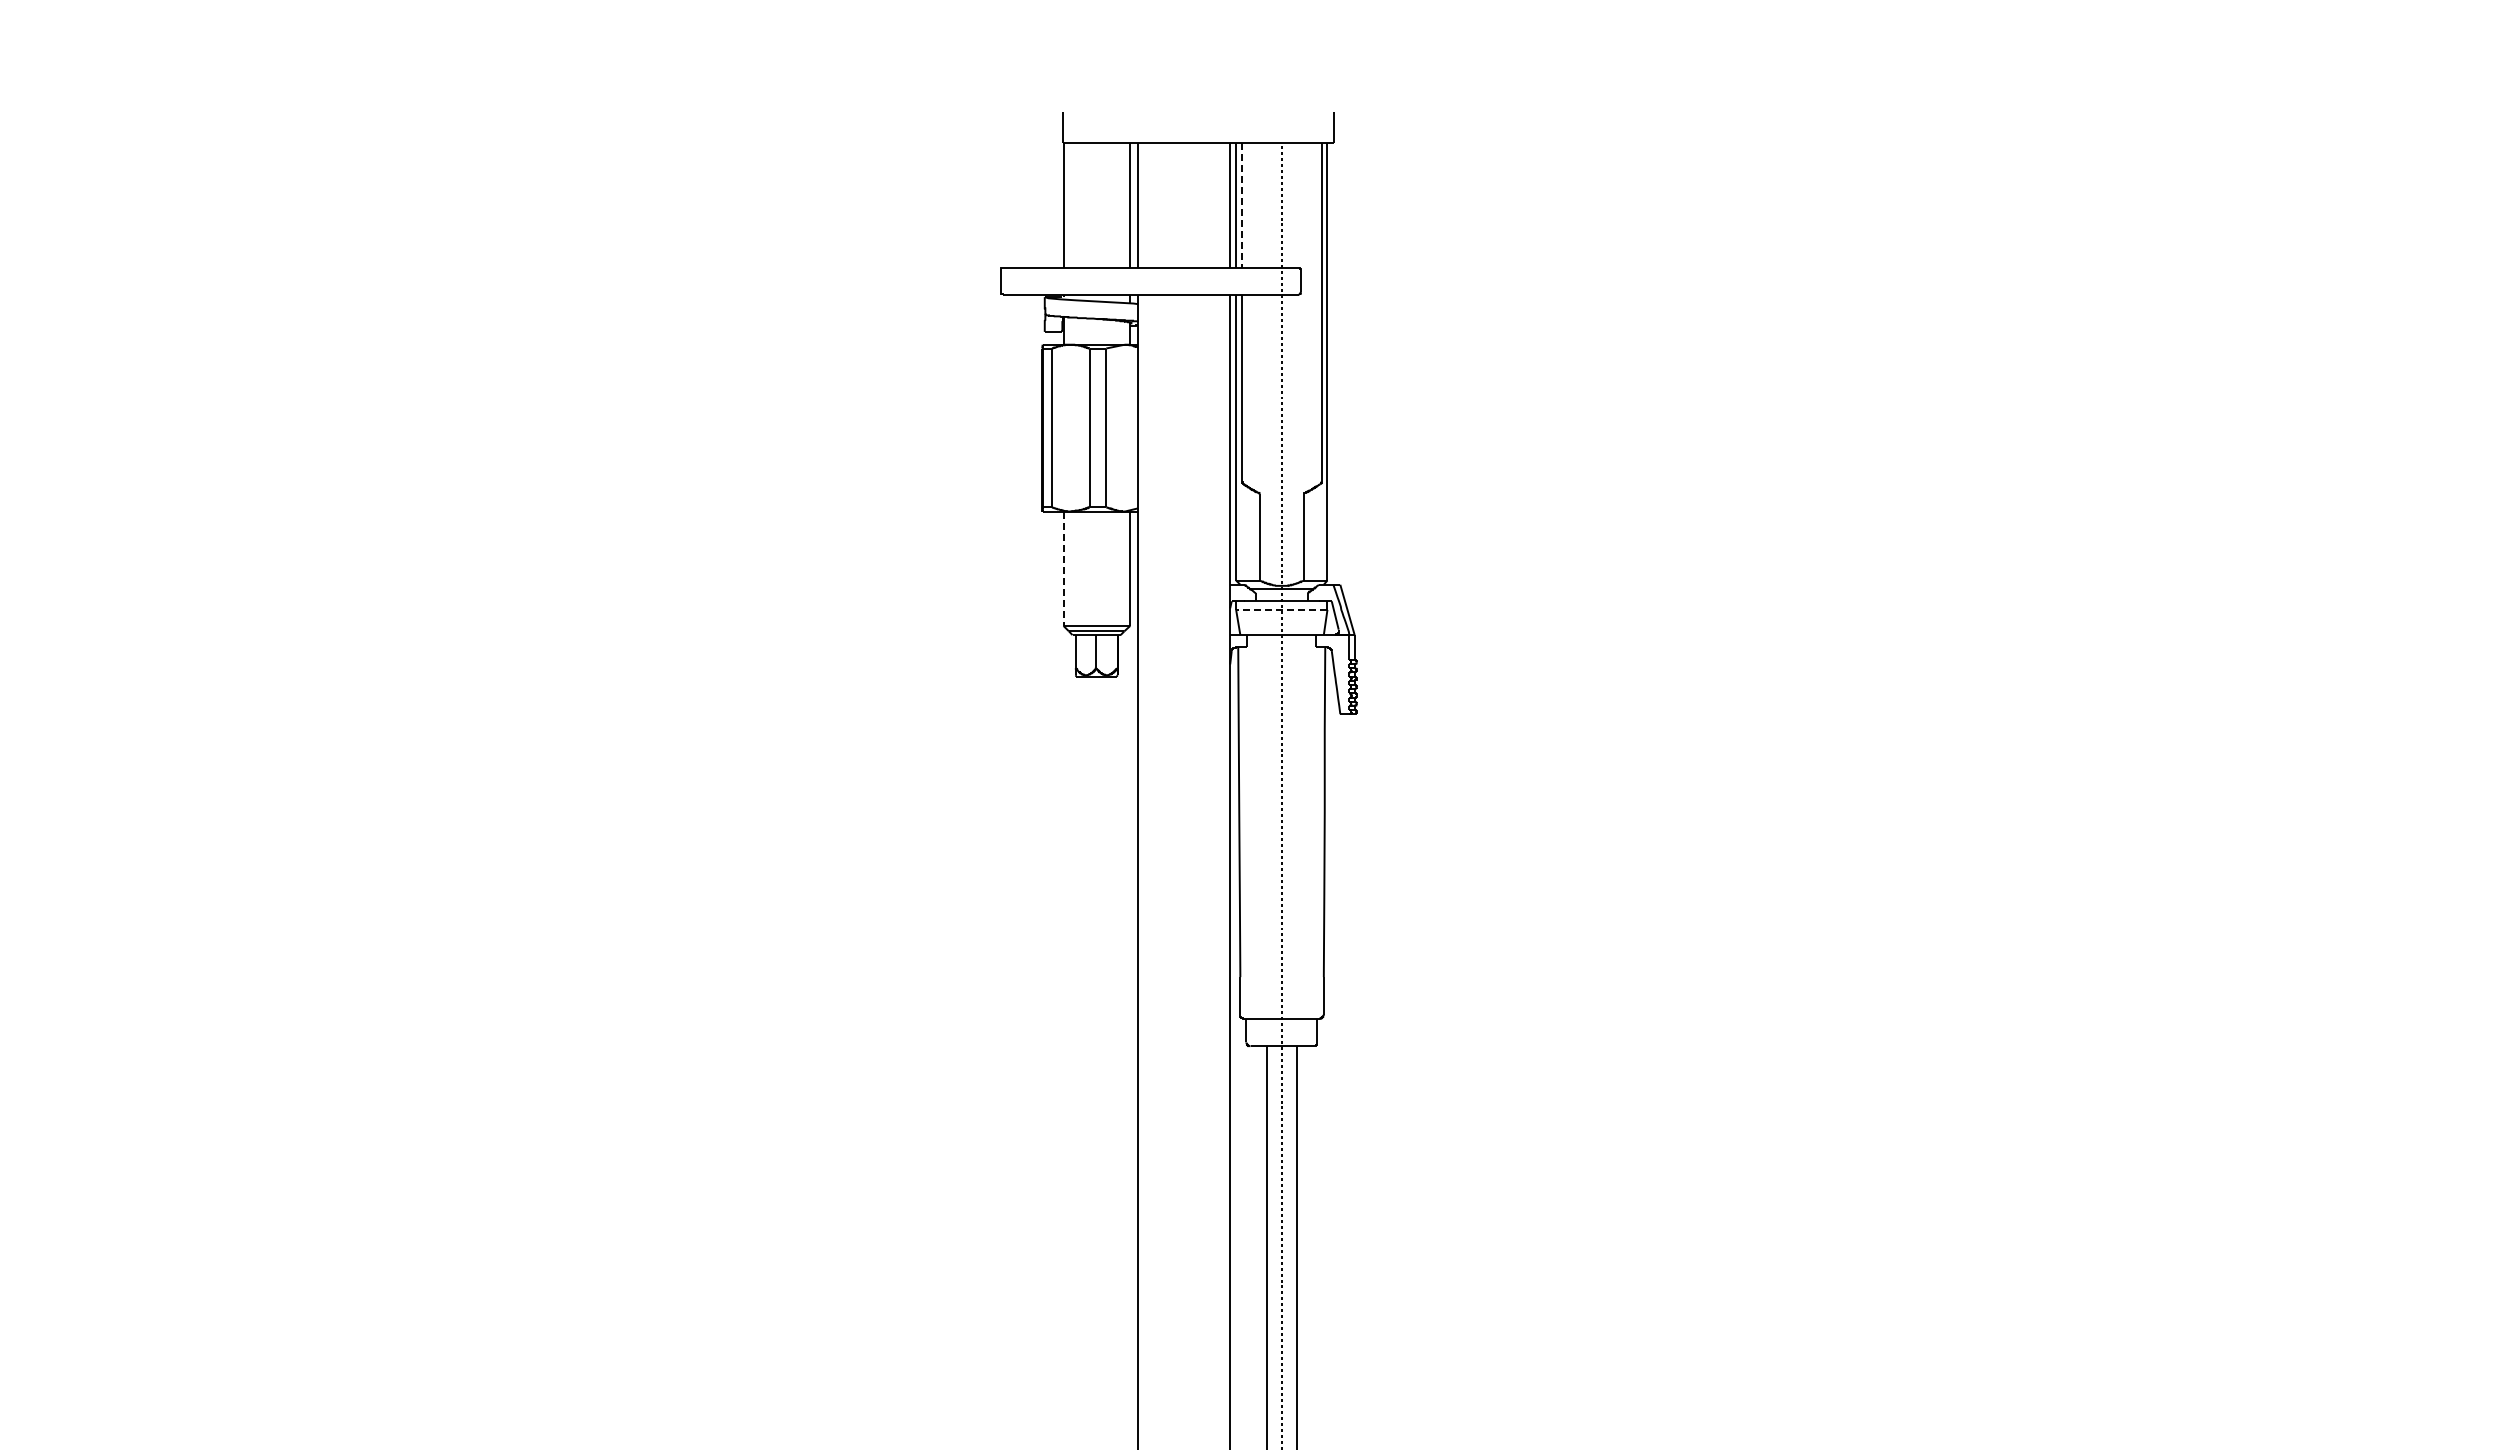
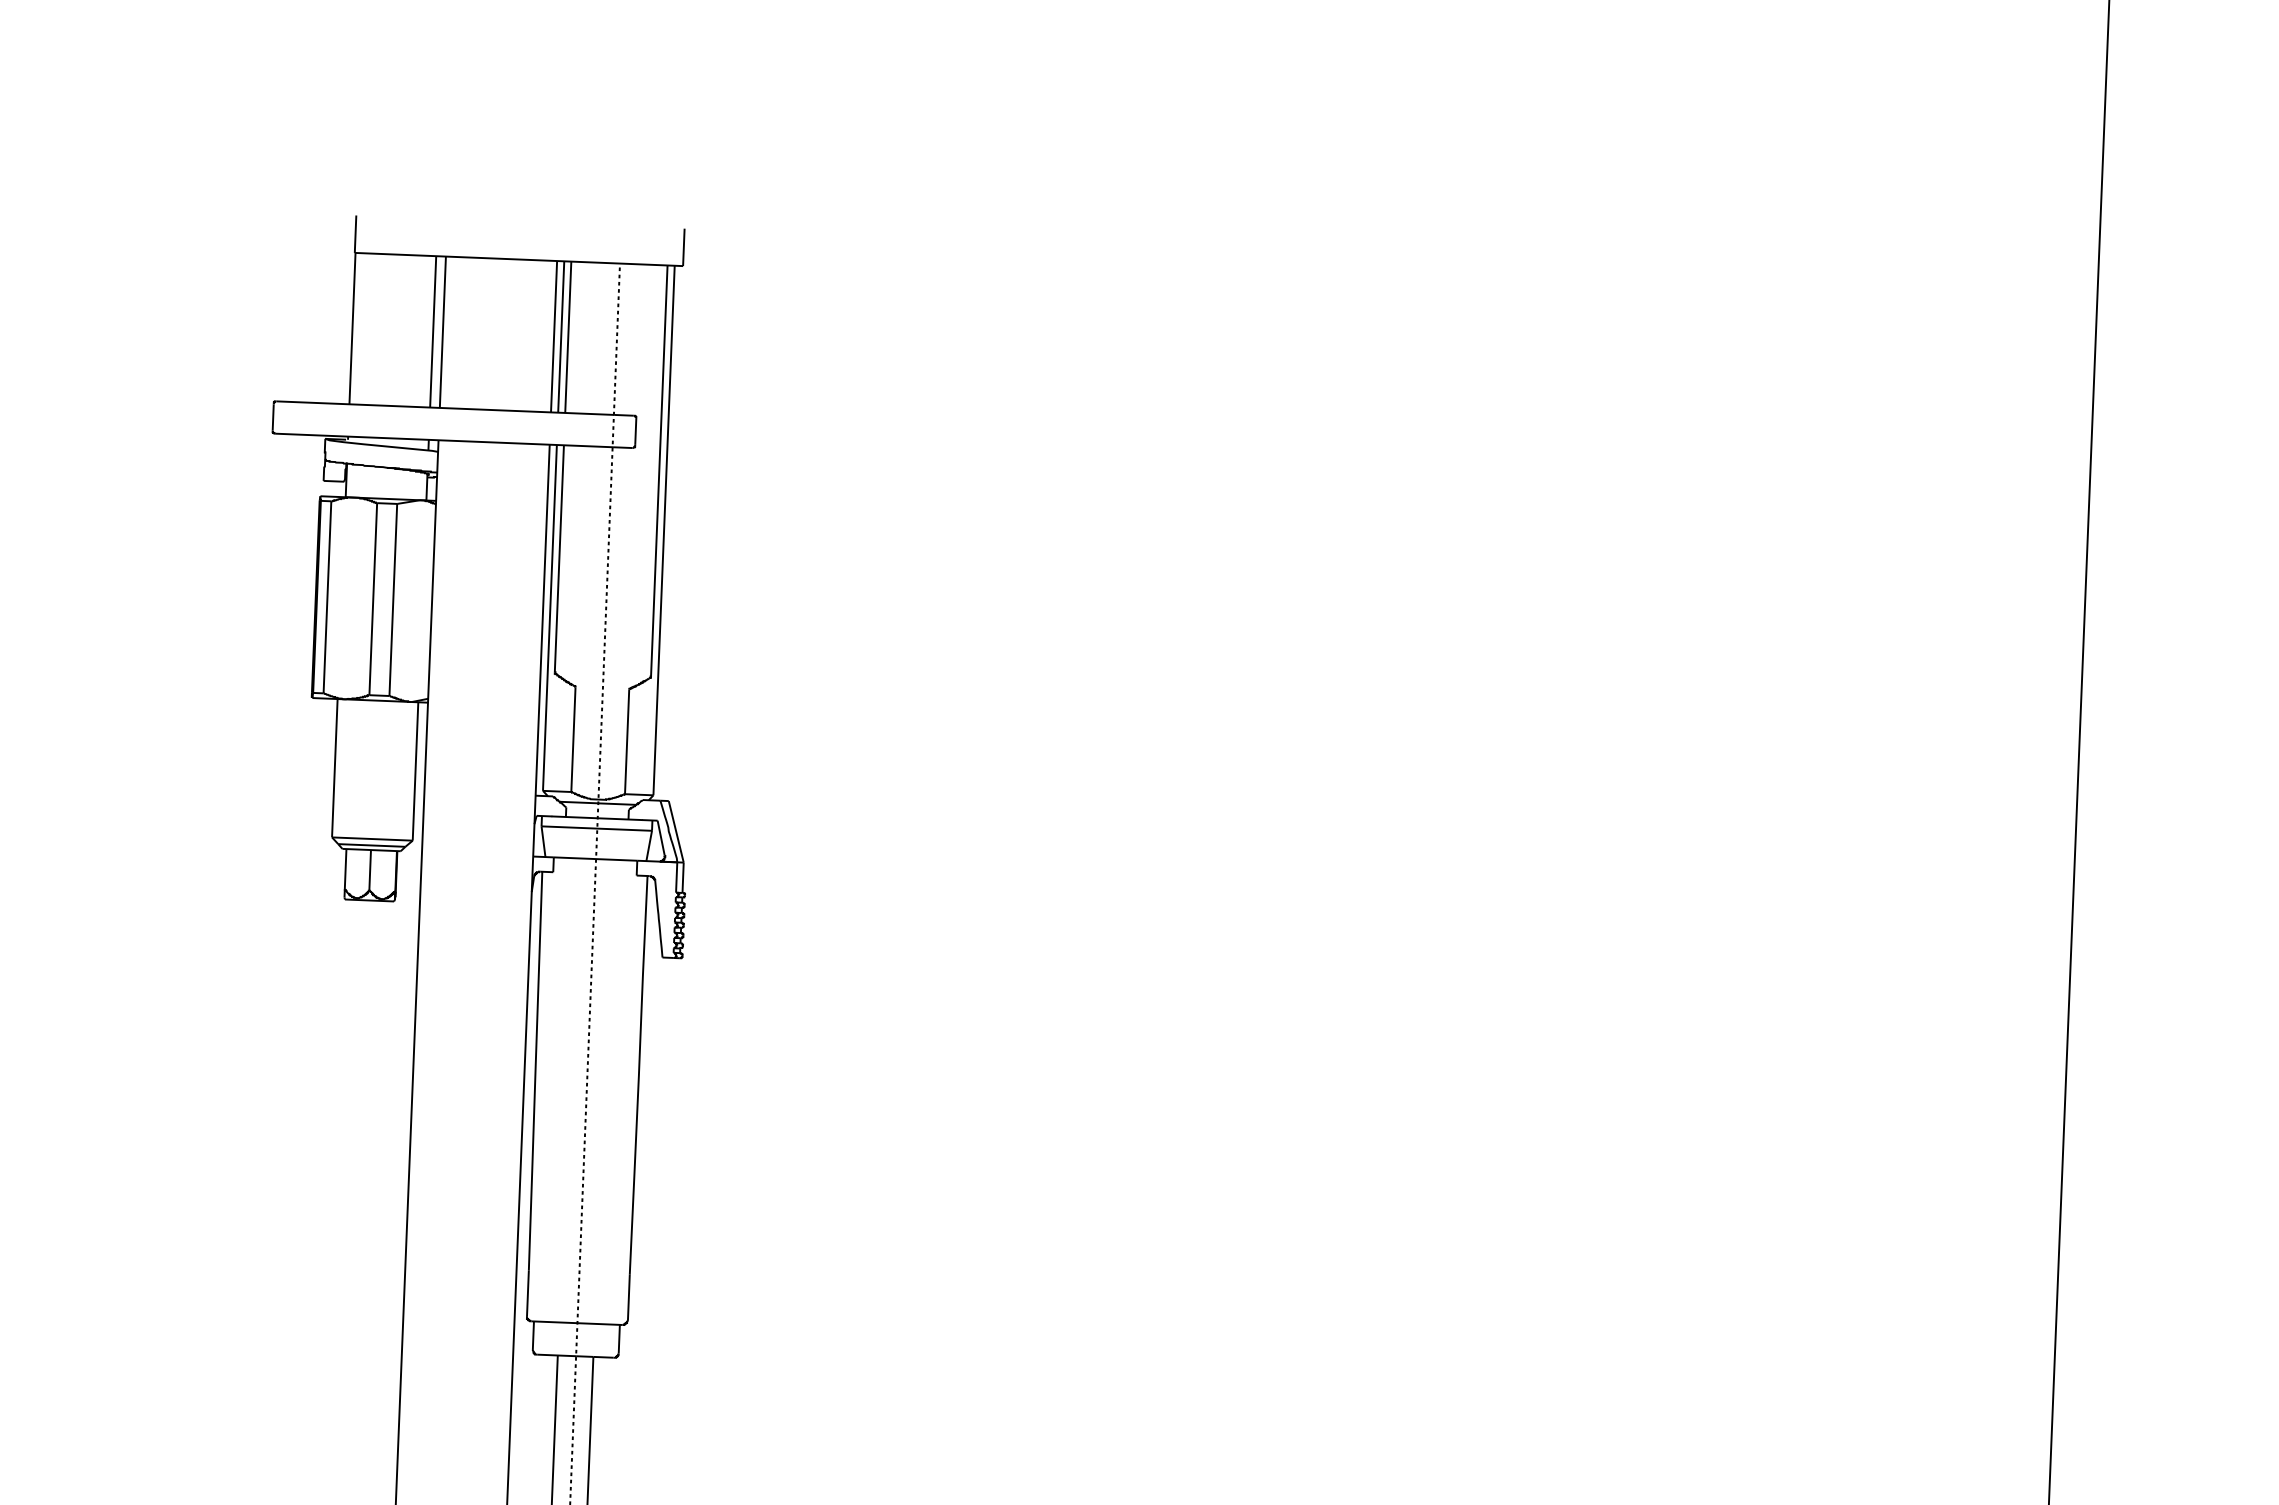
line: (1241, 205) -> (567, 337), dashed -> solid
line: (1063, 569) -> (334, 769), dashed -> solid
line: (1281, 609) -> (596, 828), dashed -> solid

